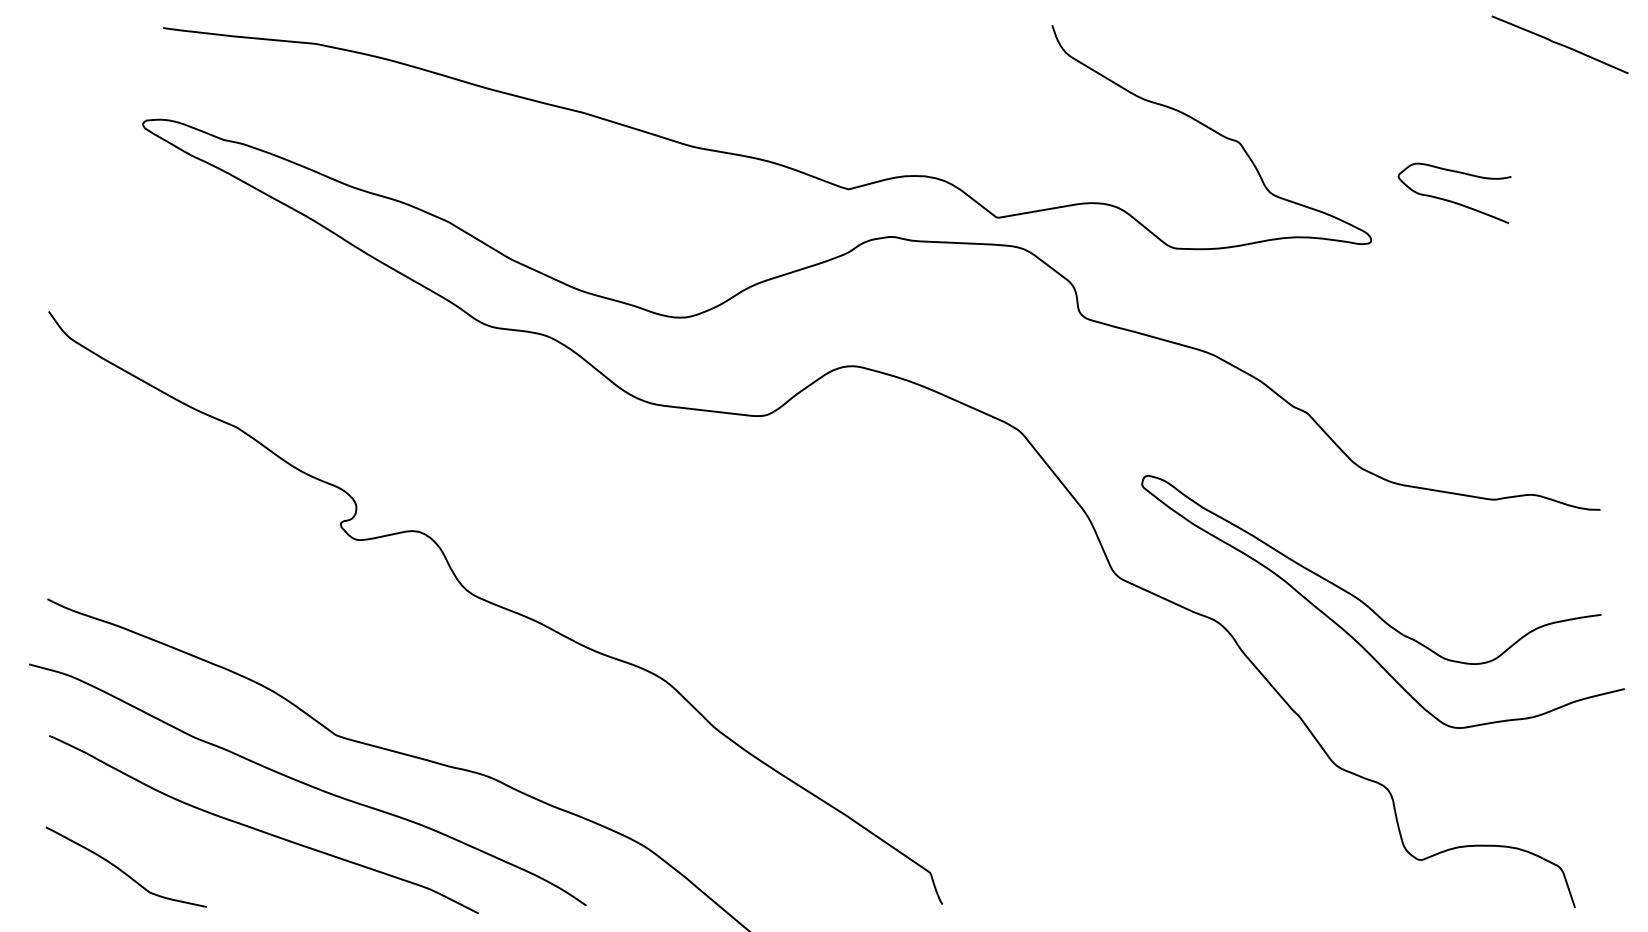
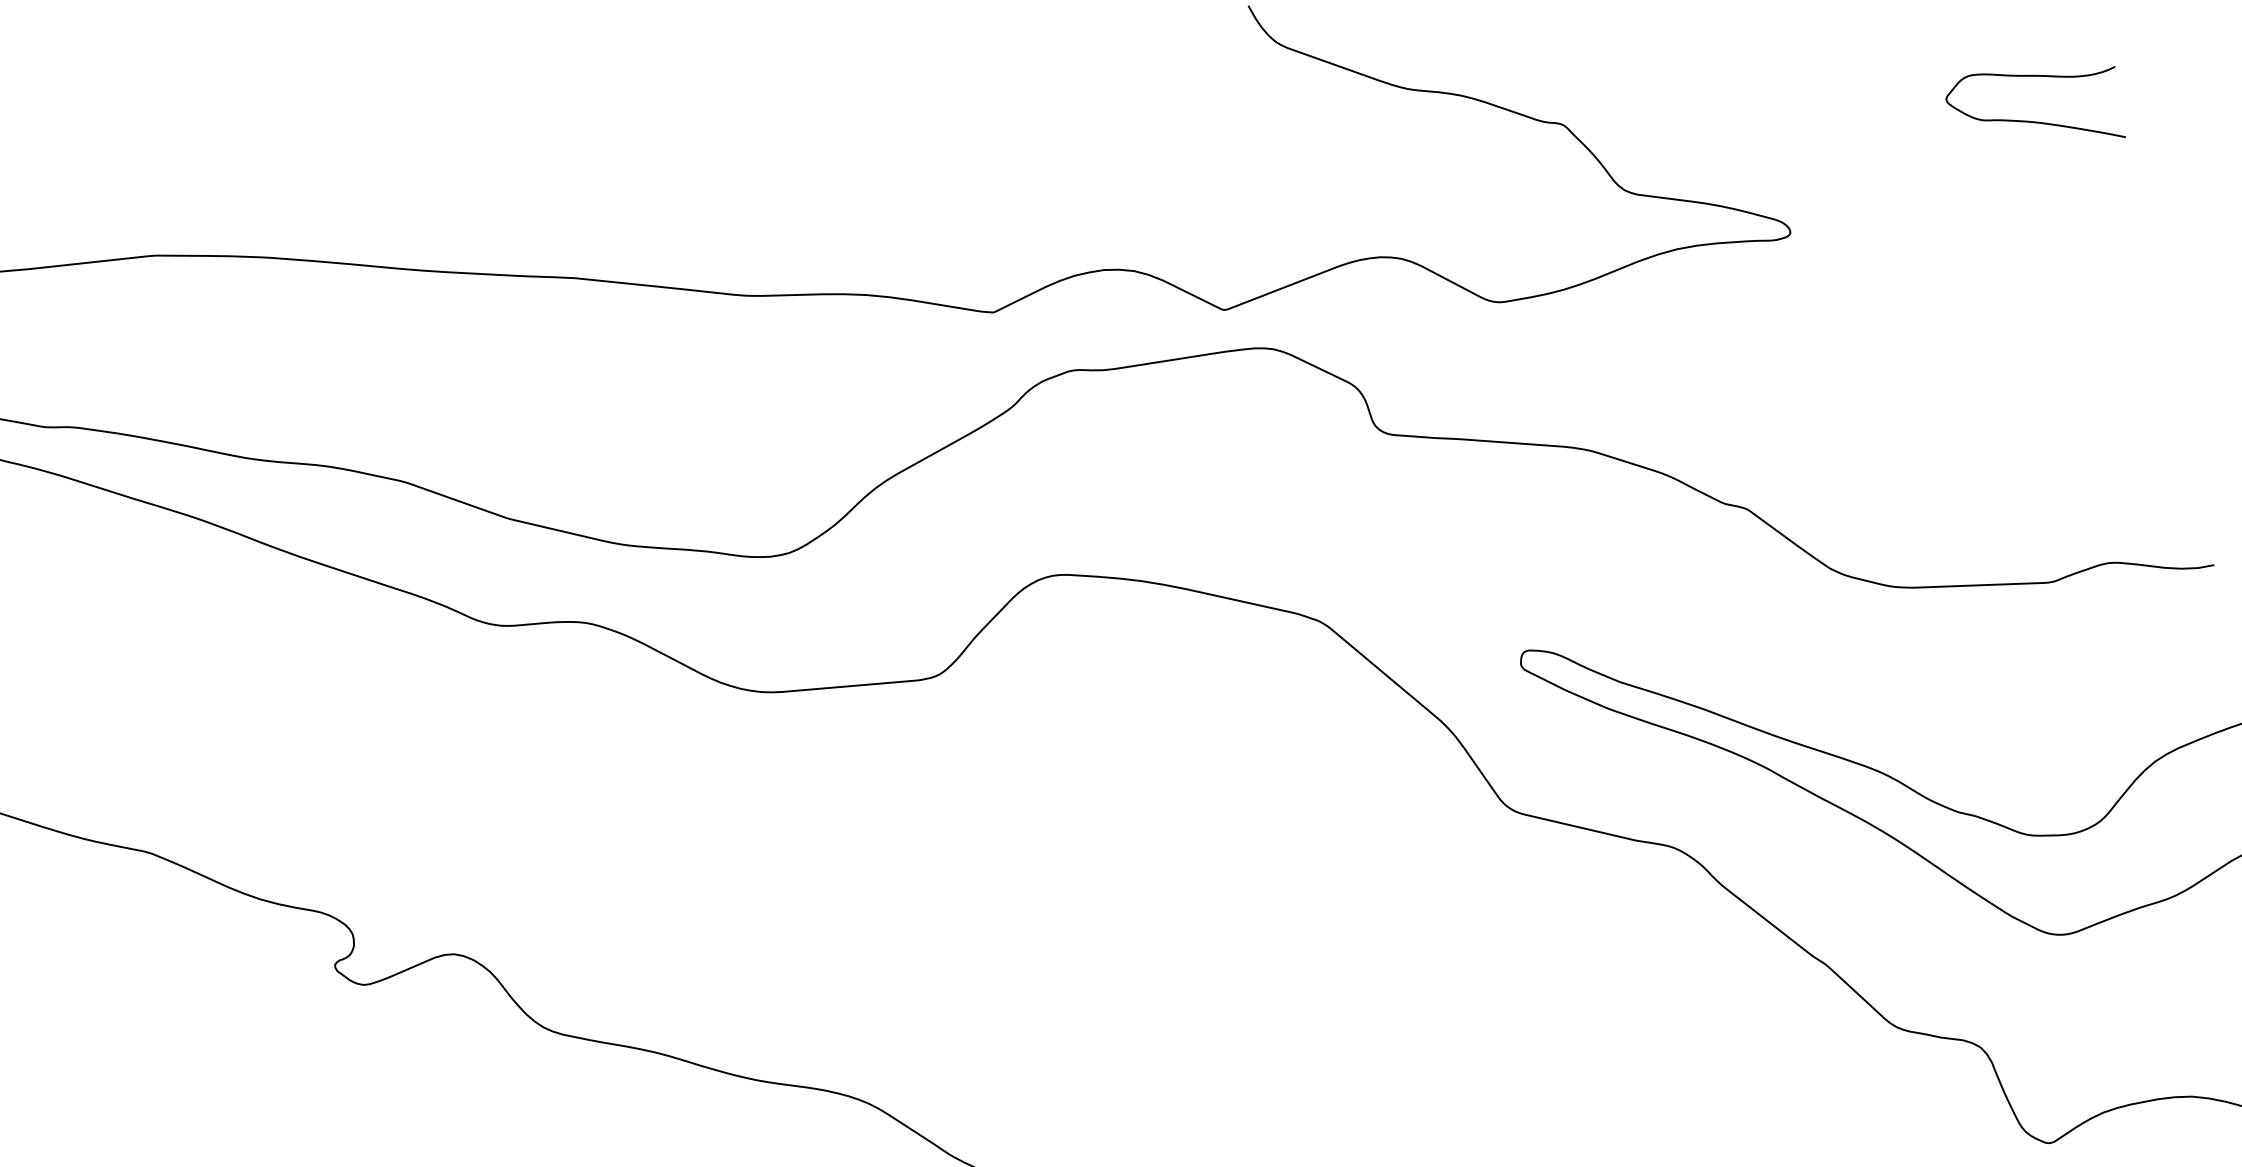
curve: (1451, 200) -> (2032, 120), moved

